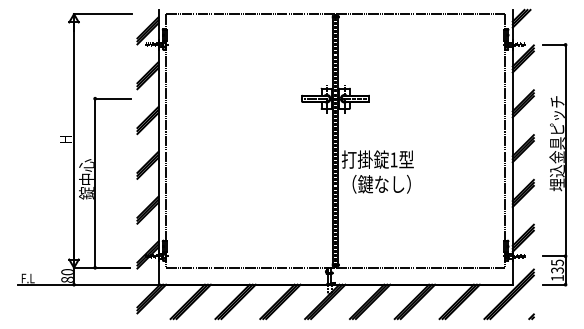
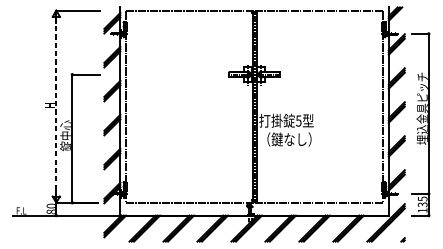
line: (74, 141) -> (56, 107), solid -> dashed
text: (393, 159) -> (298, 120), 1 -> 5

